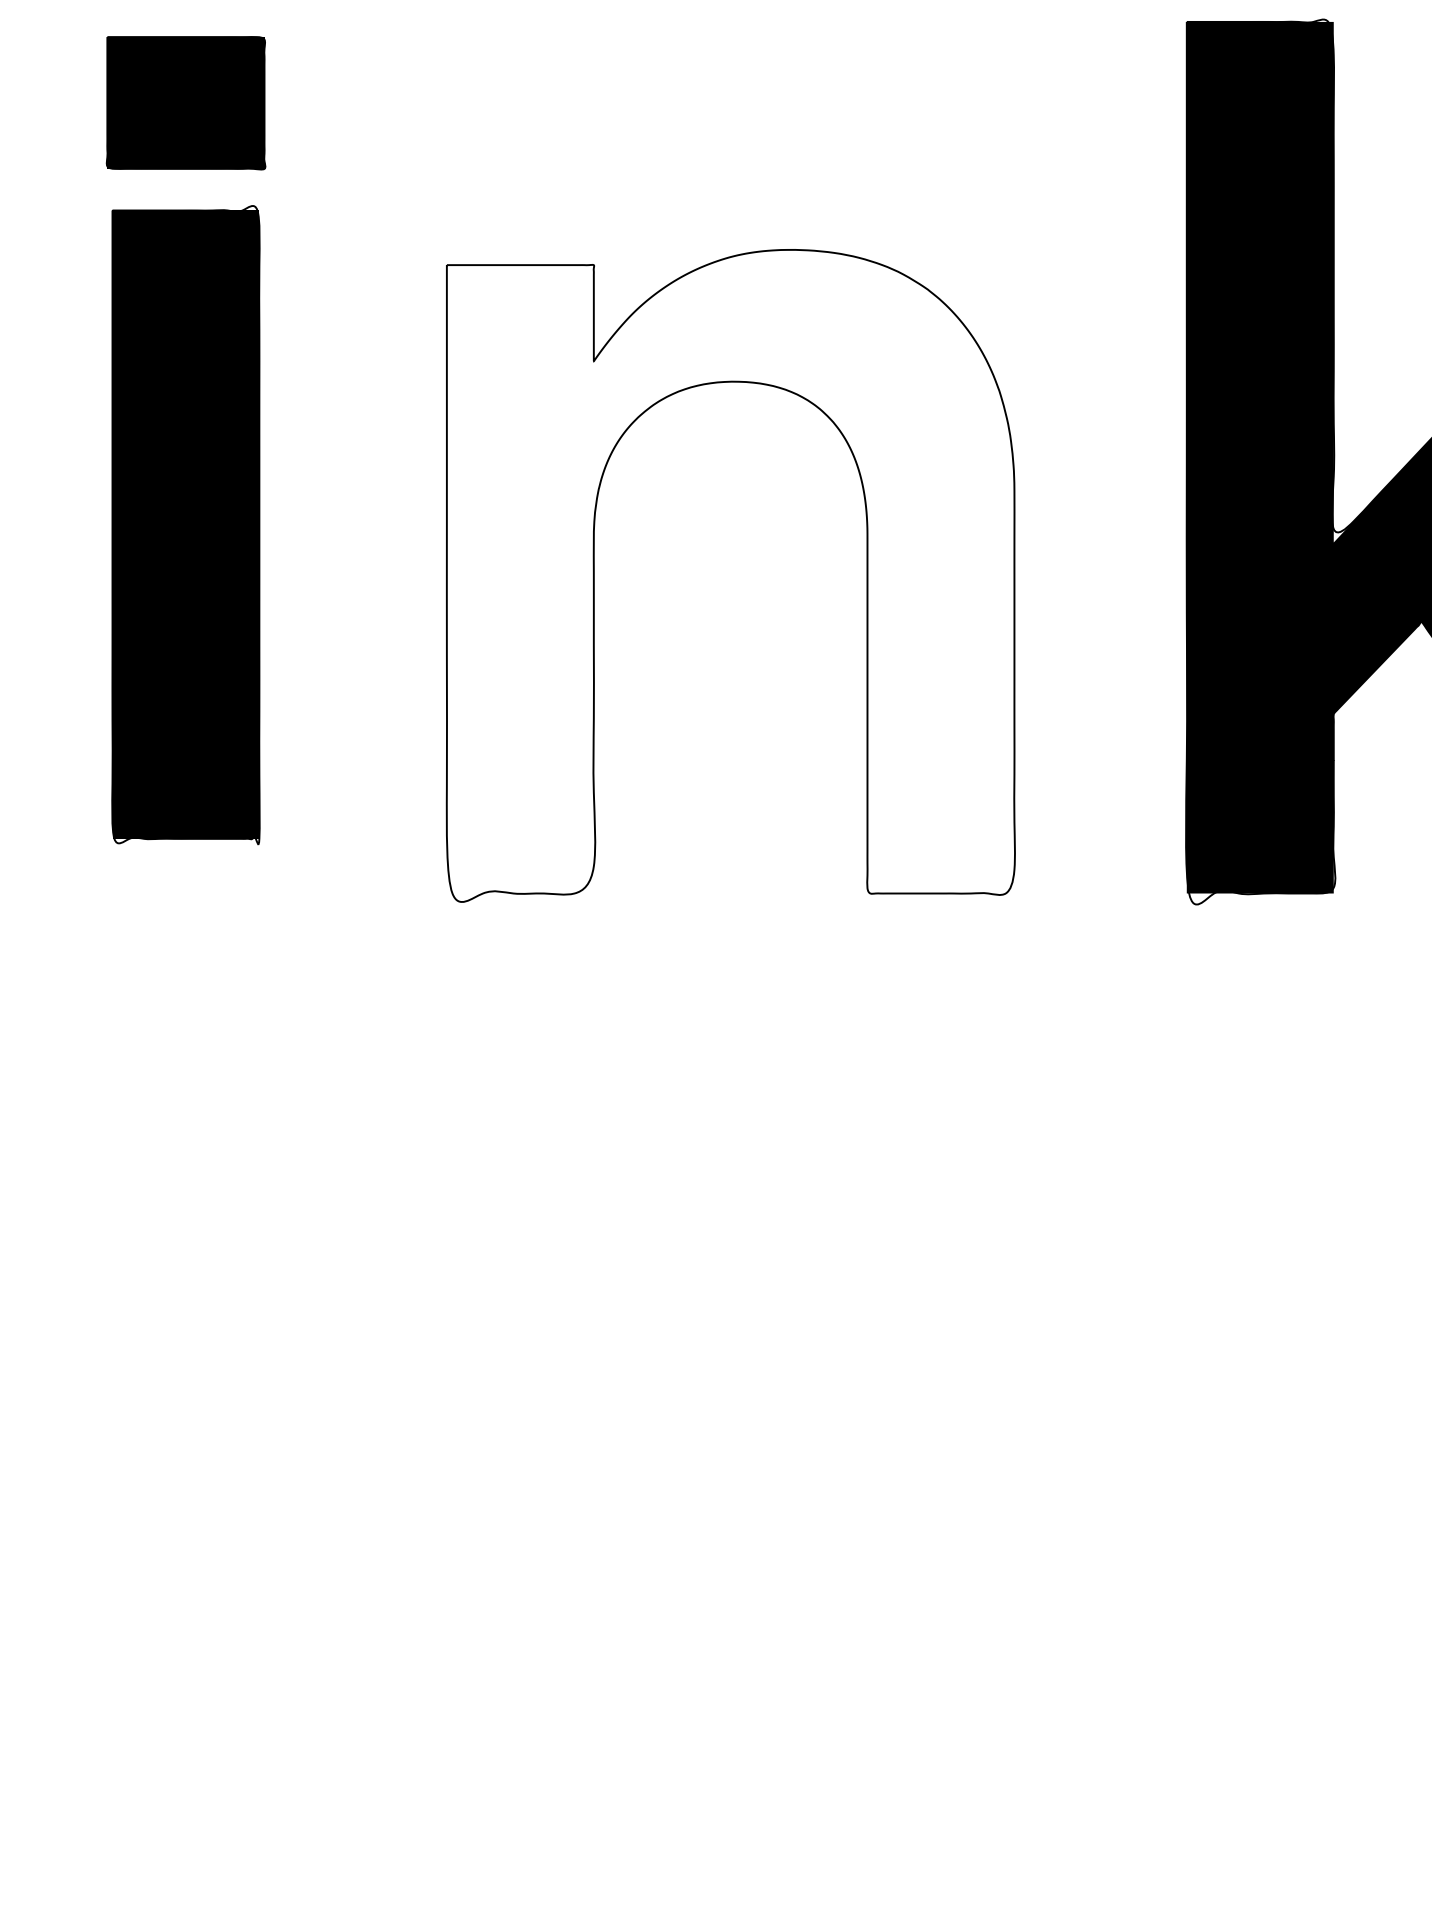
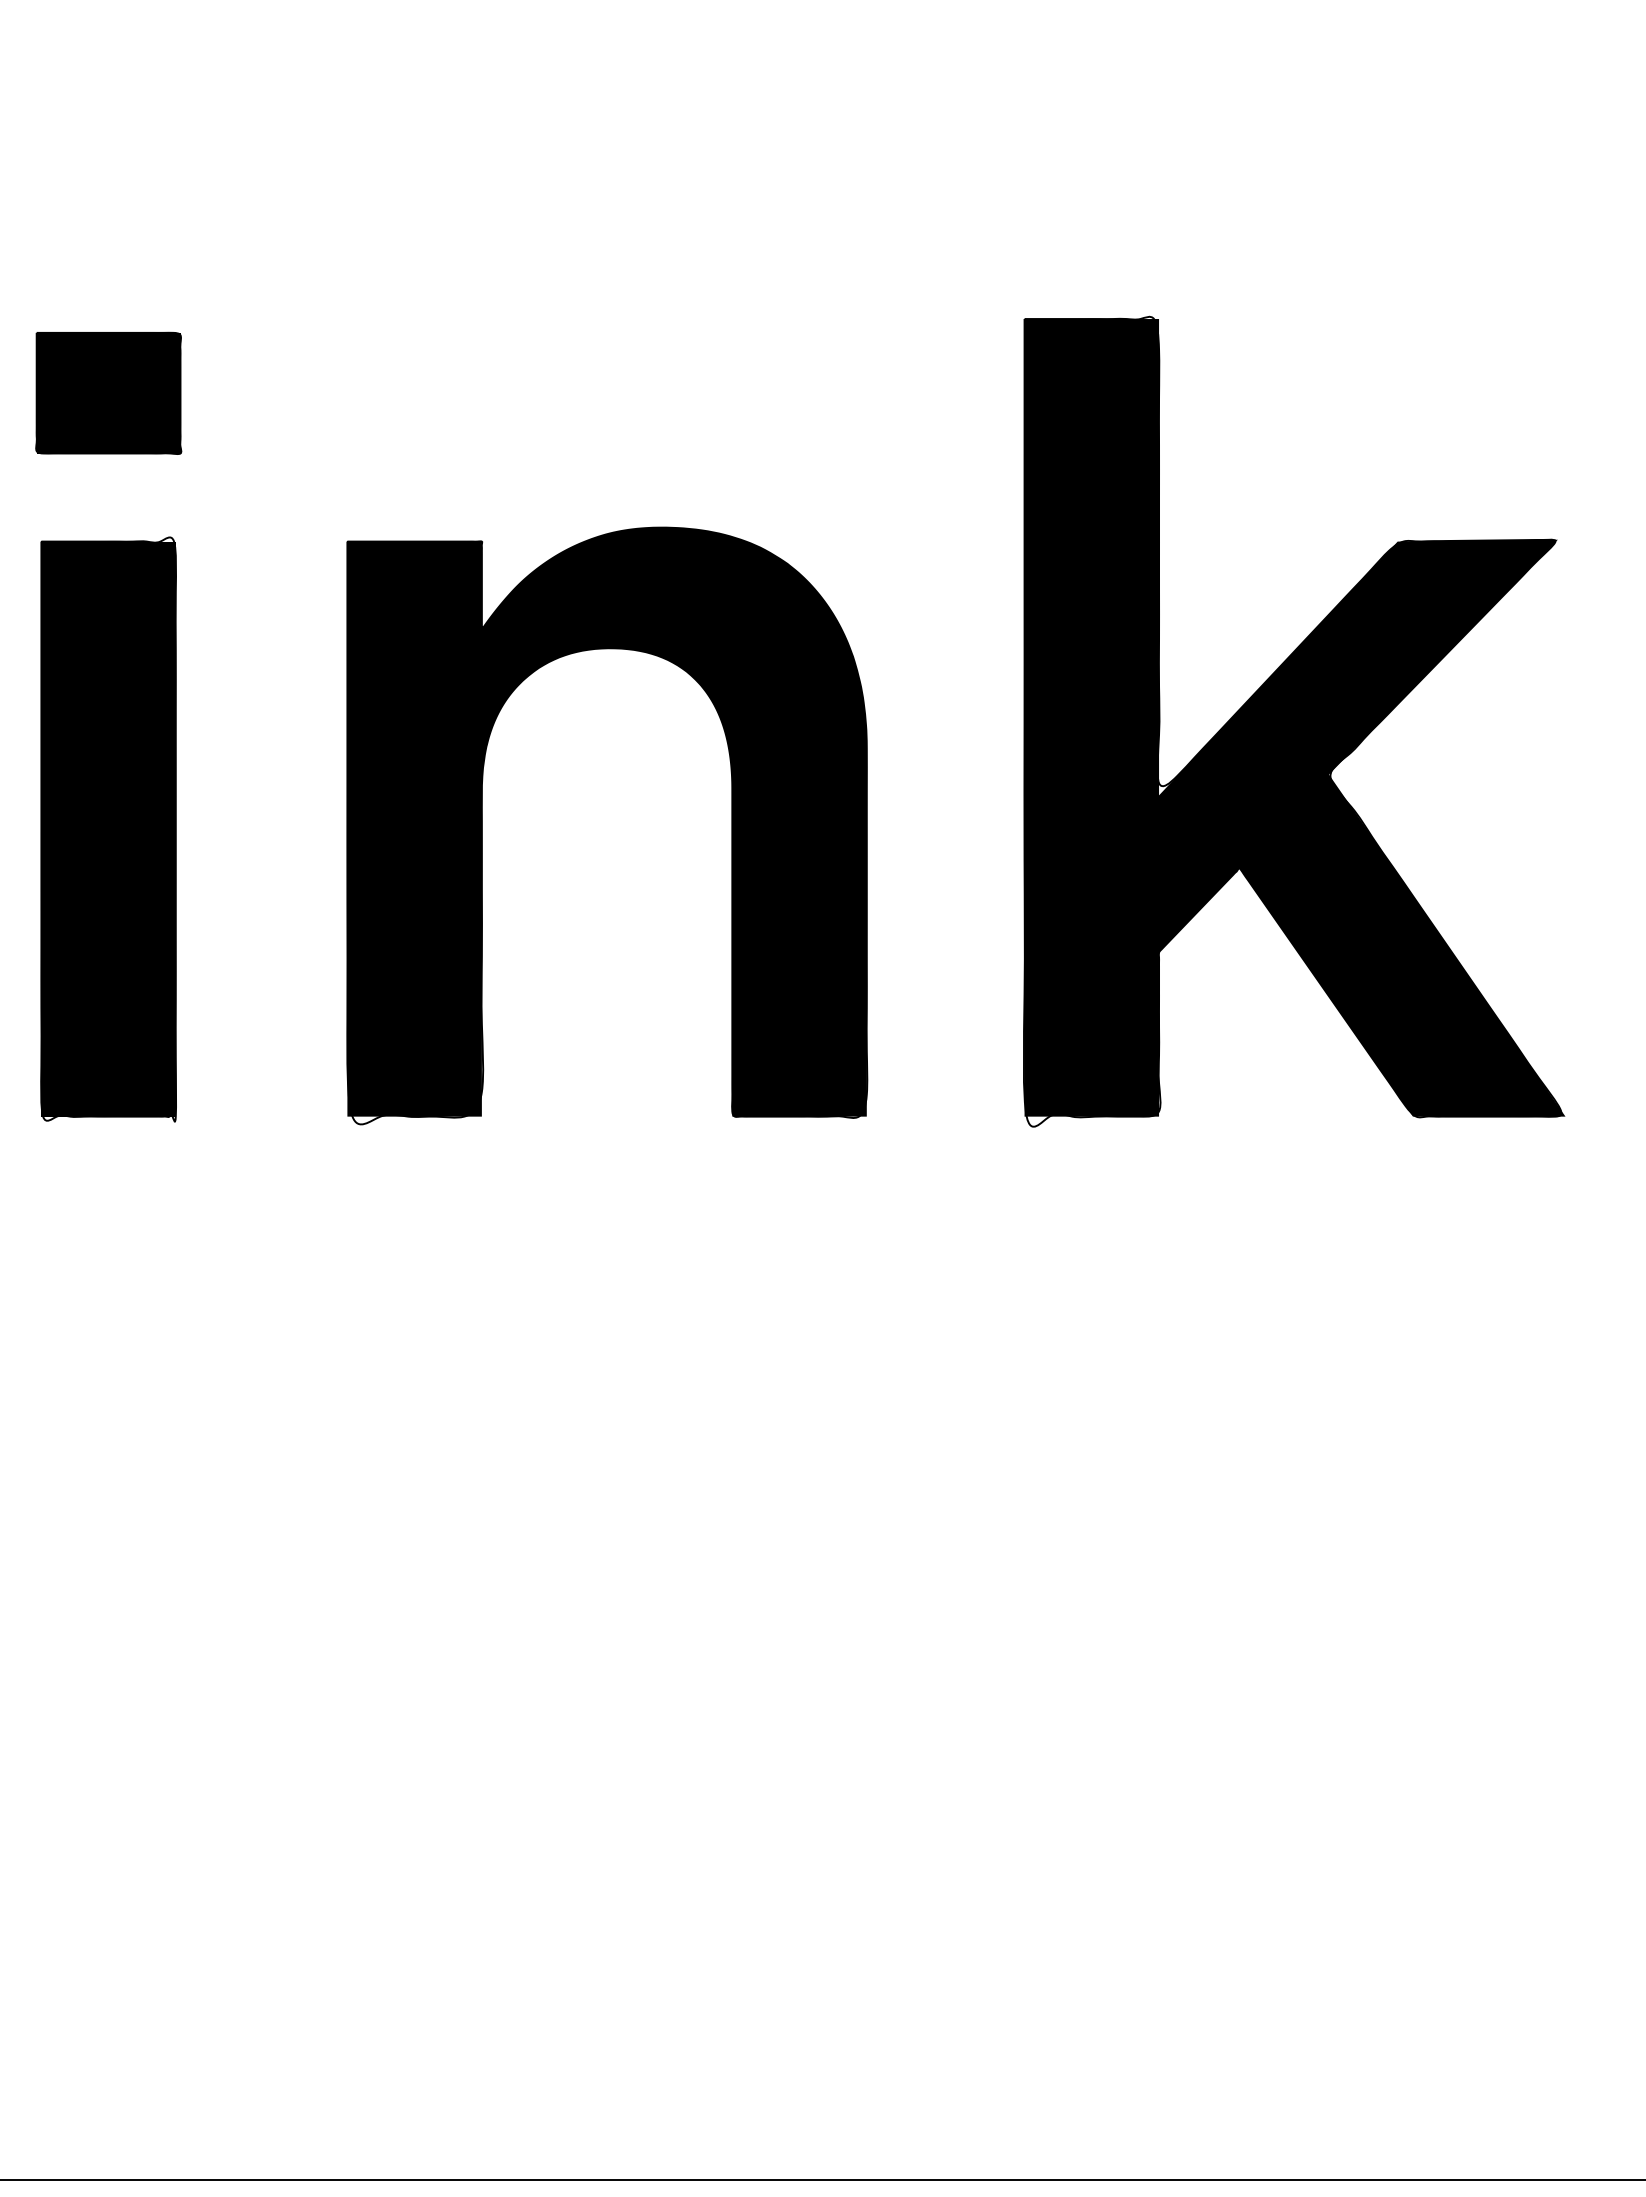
part: (185, 525) -> (108, 829), moved
fill: (729, 571) -> (606, 821), added

